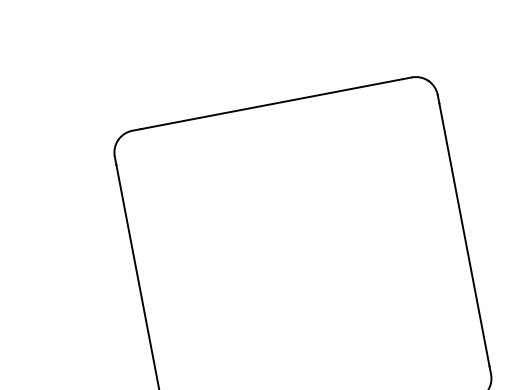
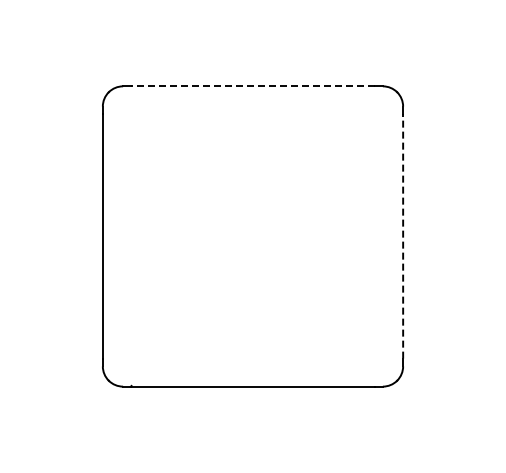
line: (271, 104) -> (252, 86), solid -> dashed
line: (464, 234) -> (403, 236), solid -> dashed

